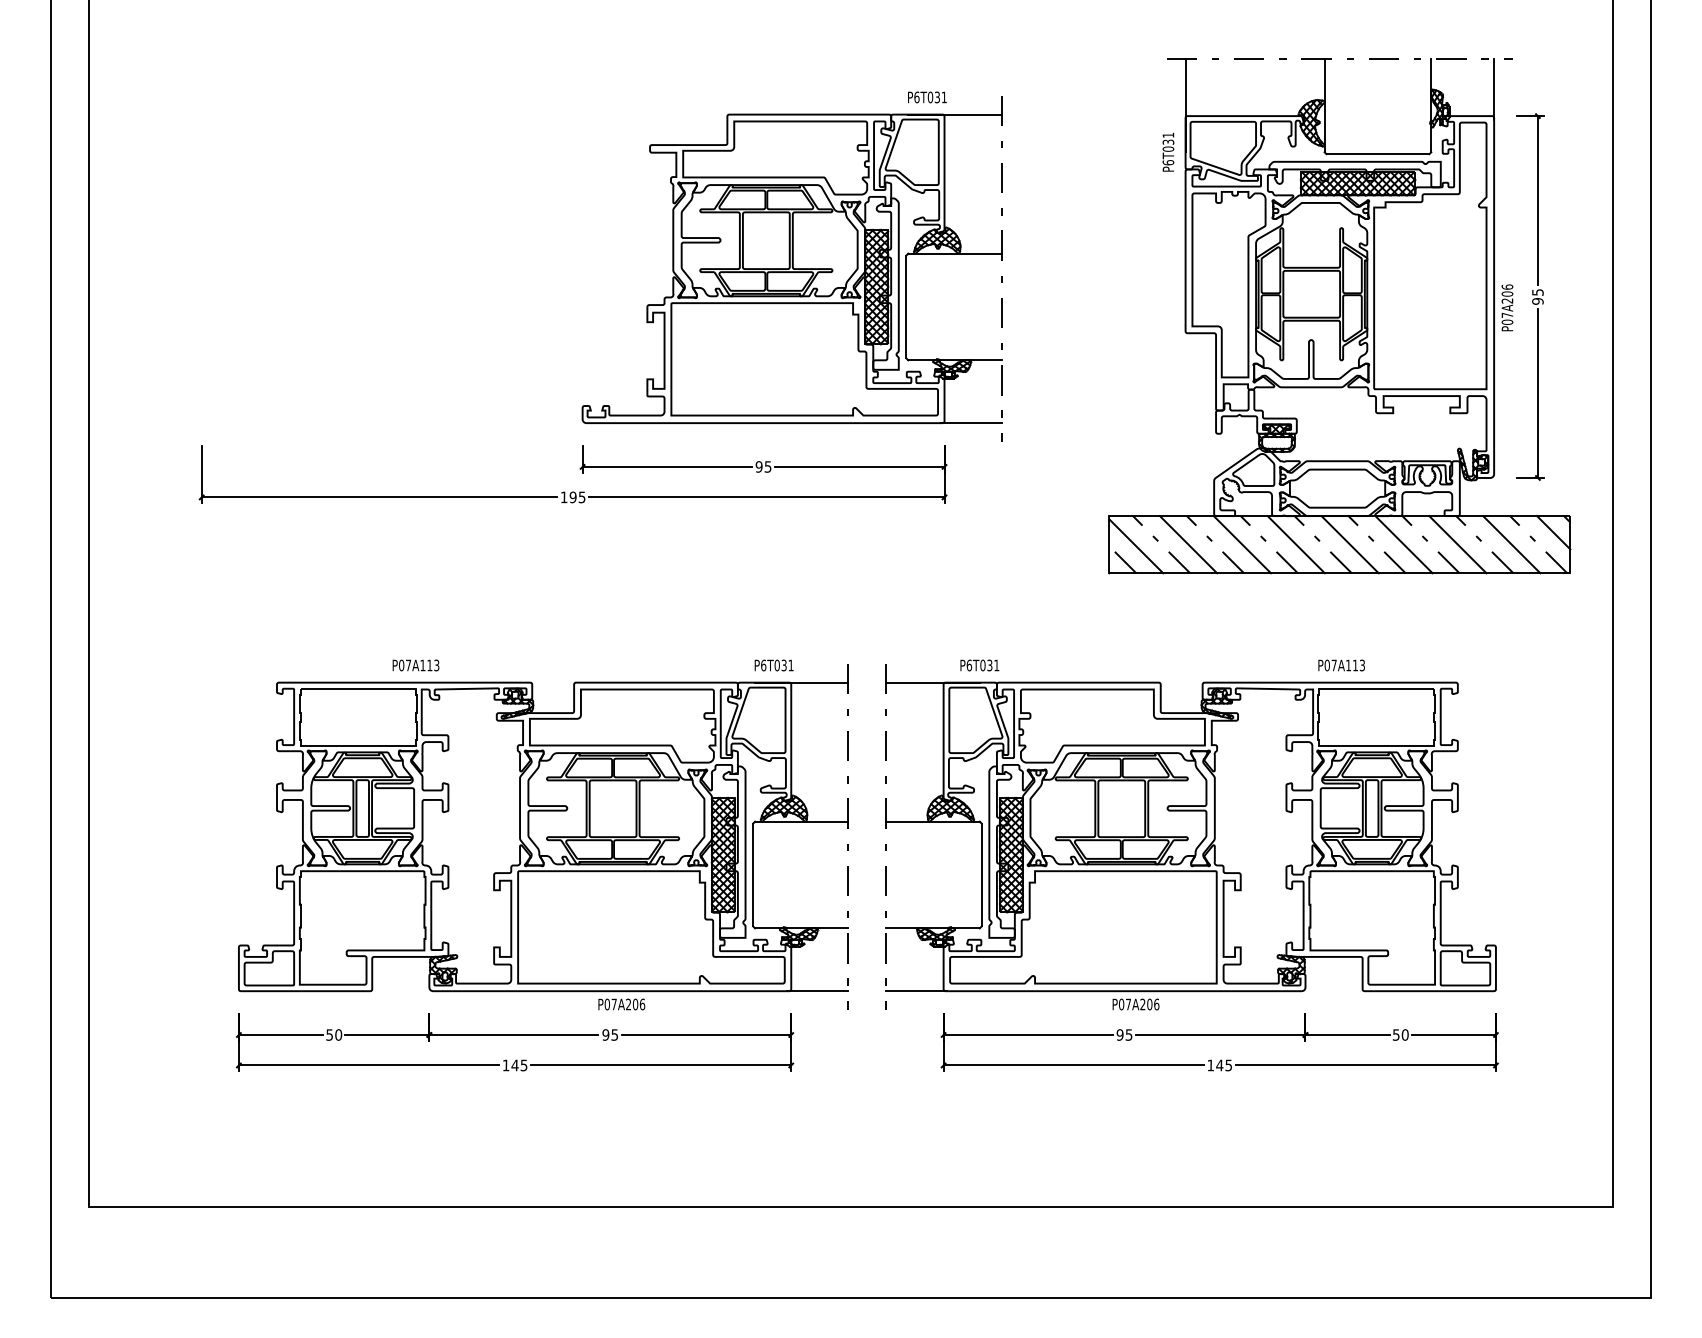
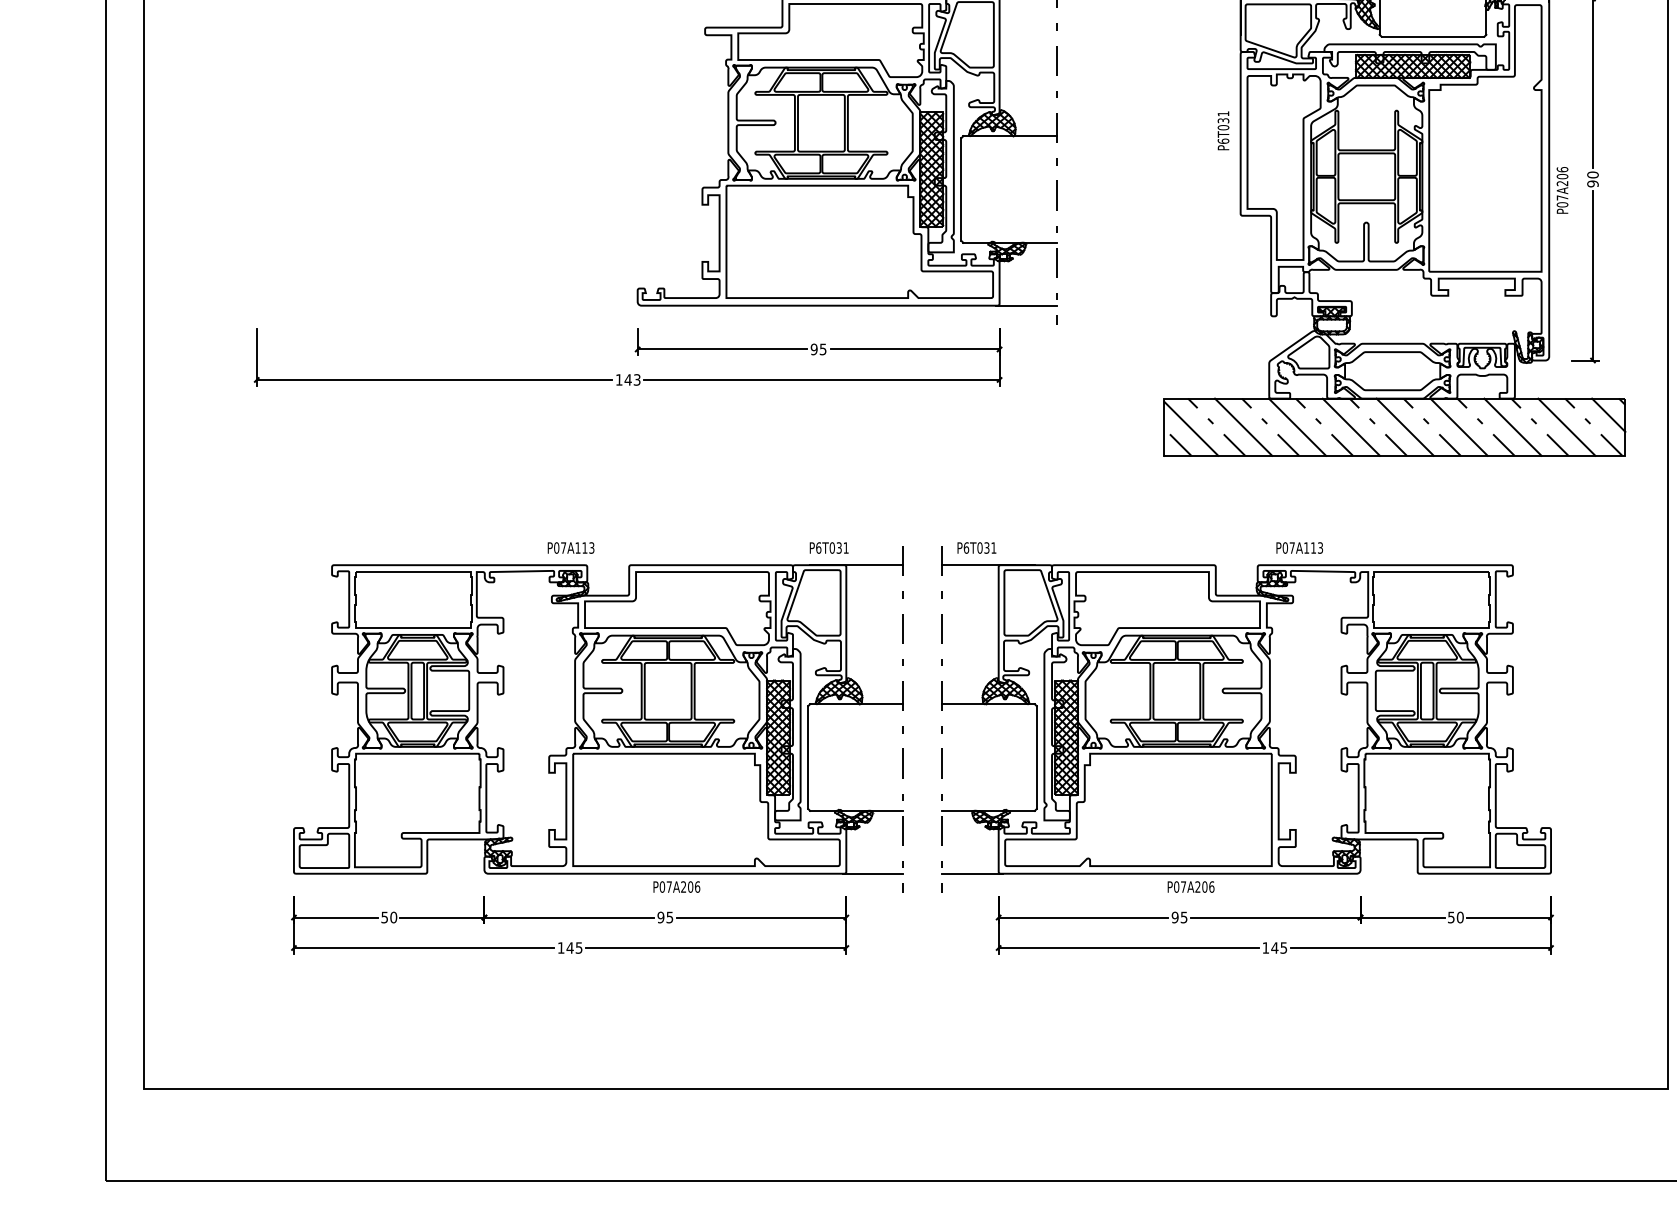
text: (1168, 151) -> (1223, 130), moved
text: (1537, 292) -> (1592, 175), 95 -> 90
text: (577, 497) -> (632, 380), 195 -> 143
text: (415, 665) -> (570, 548), moved
text: (979, 665) -> (976, 548), moved
text: (1341, 665) -> (1299, 548), moved

